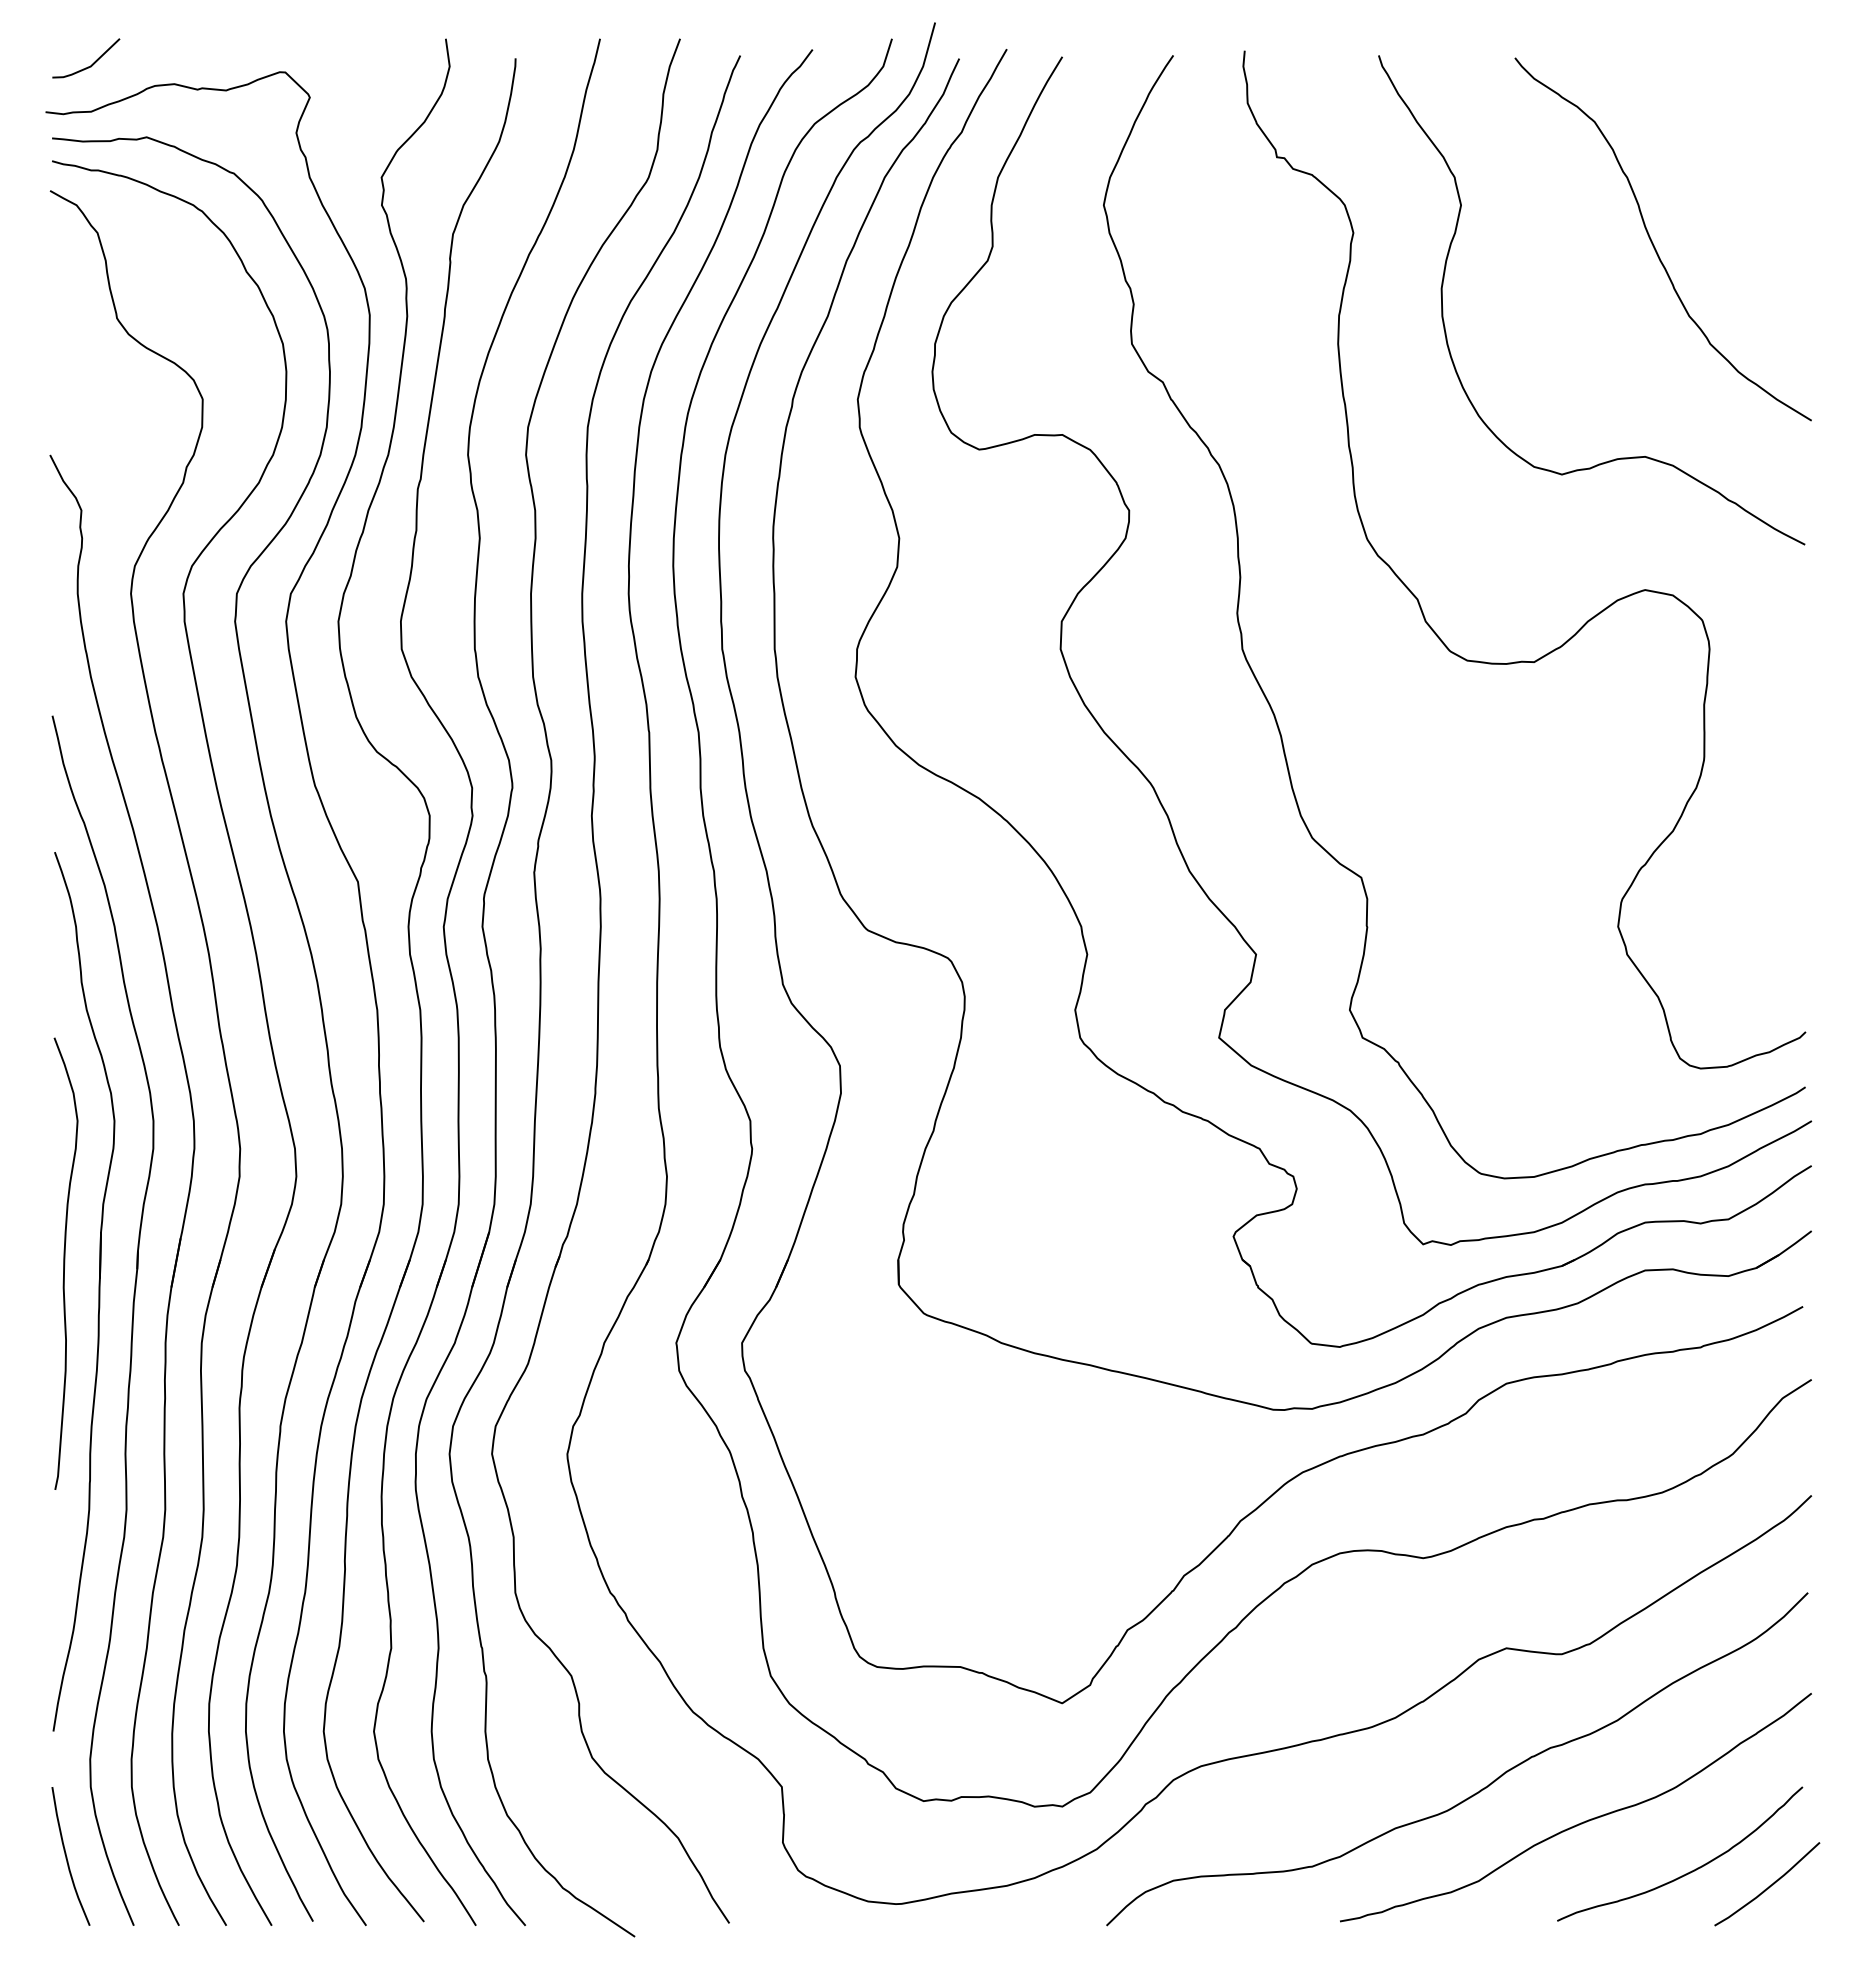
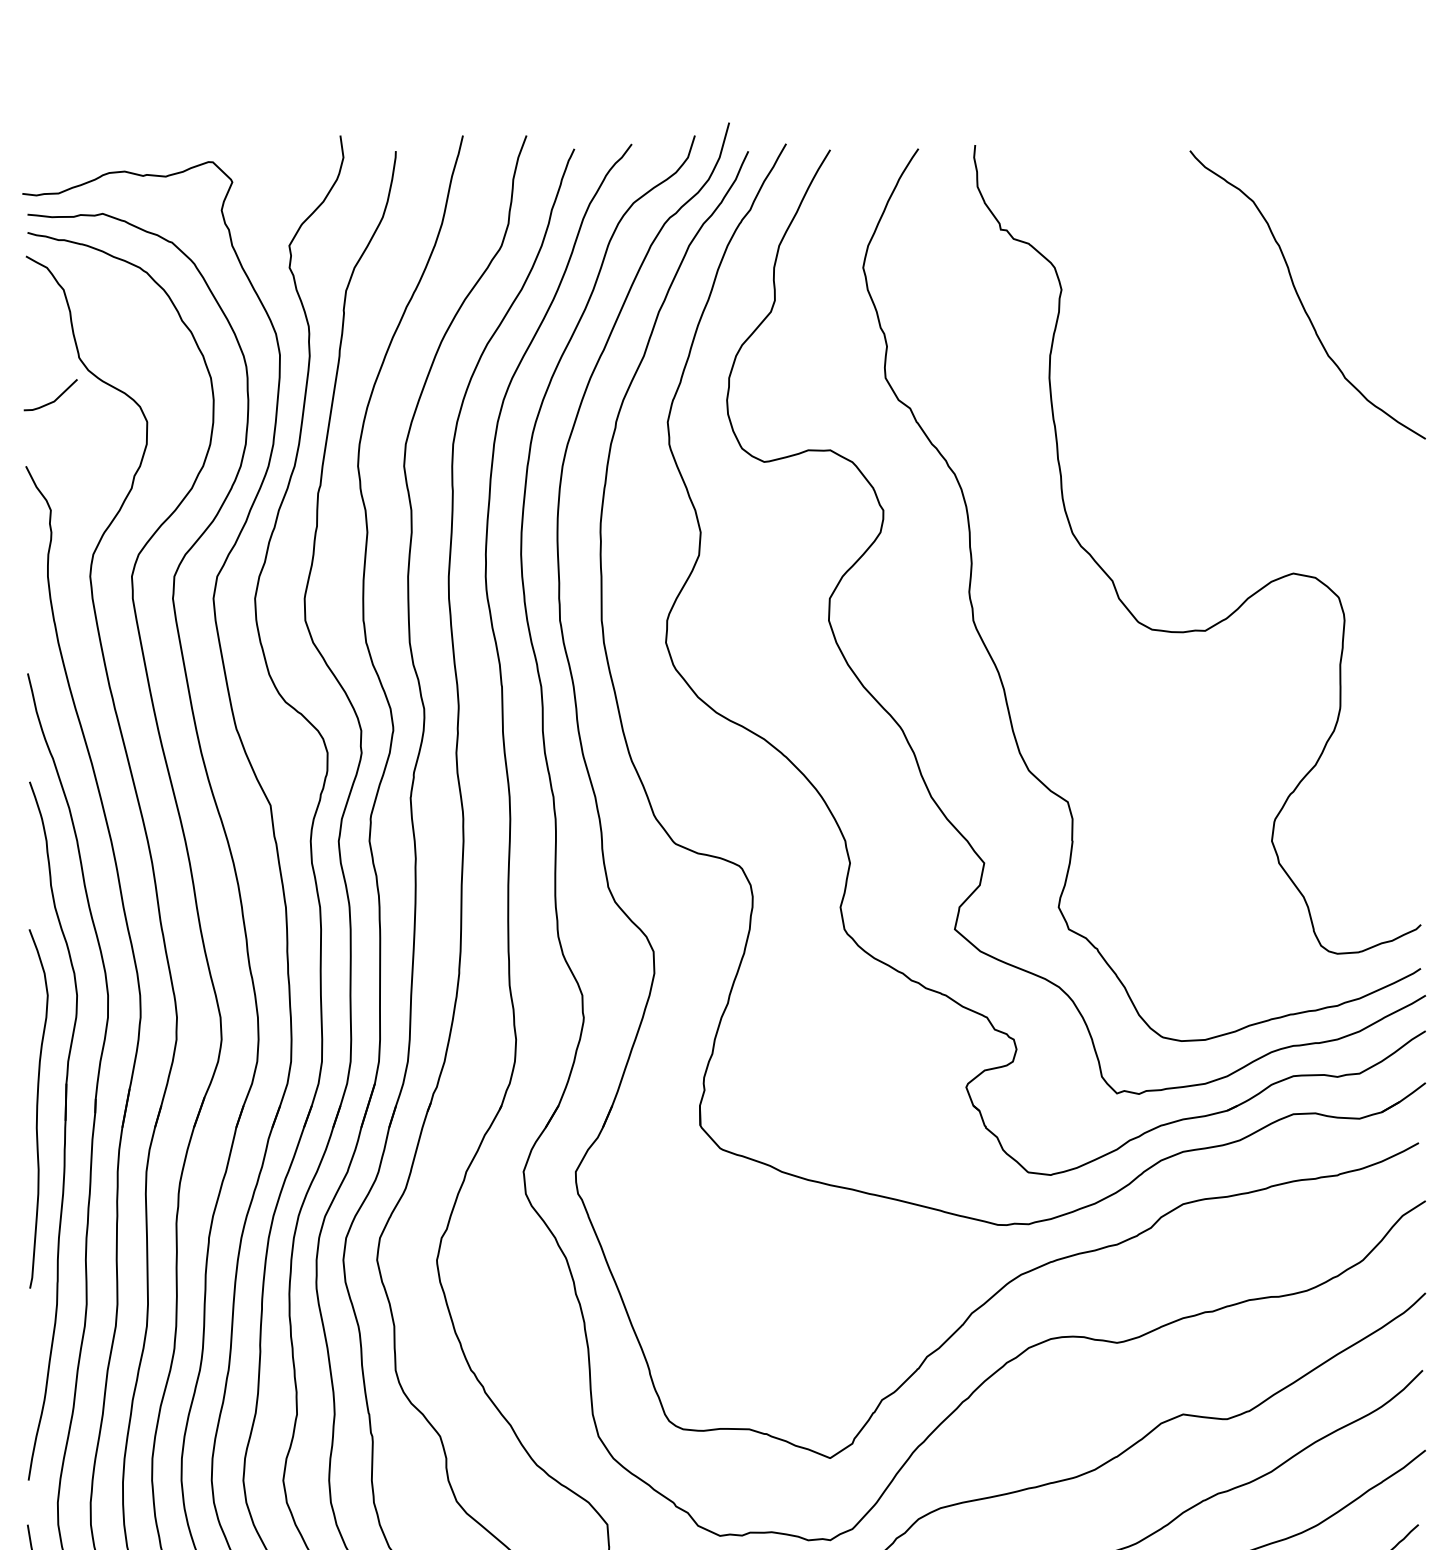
line: (92, 63) -> (55, 399), moved
curve: (1443, 308) -> (1133, 349), removed

